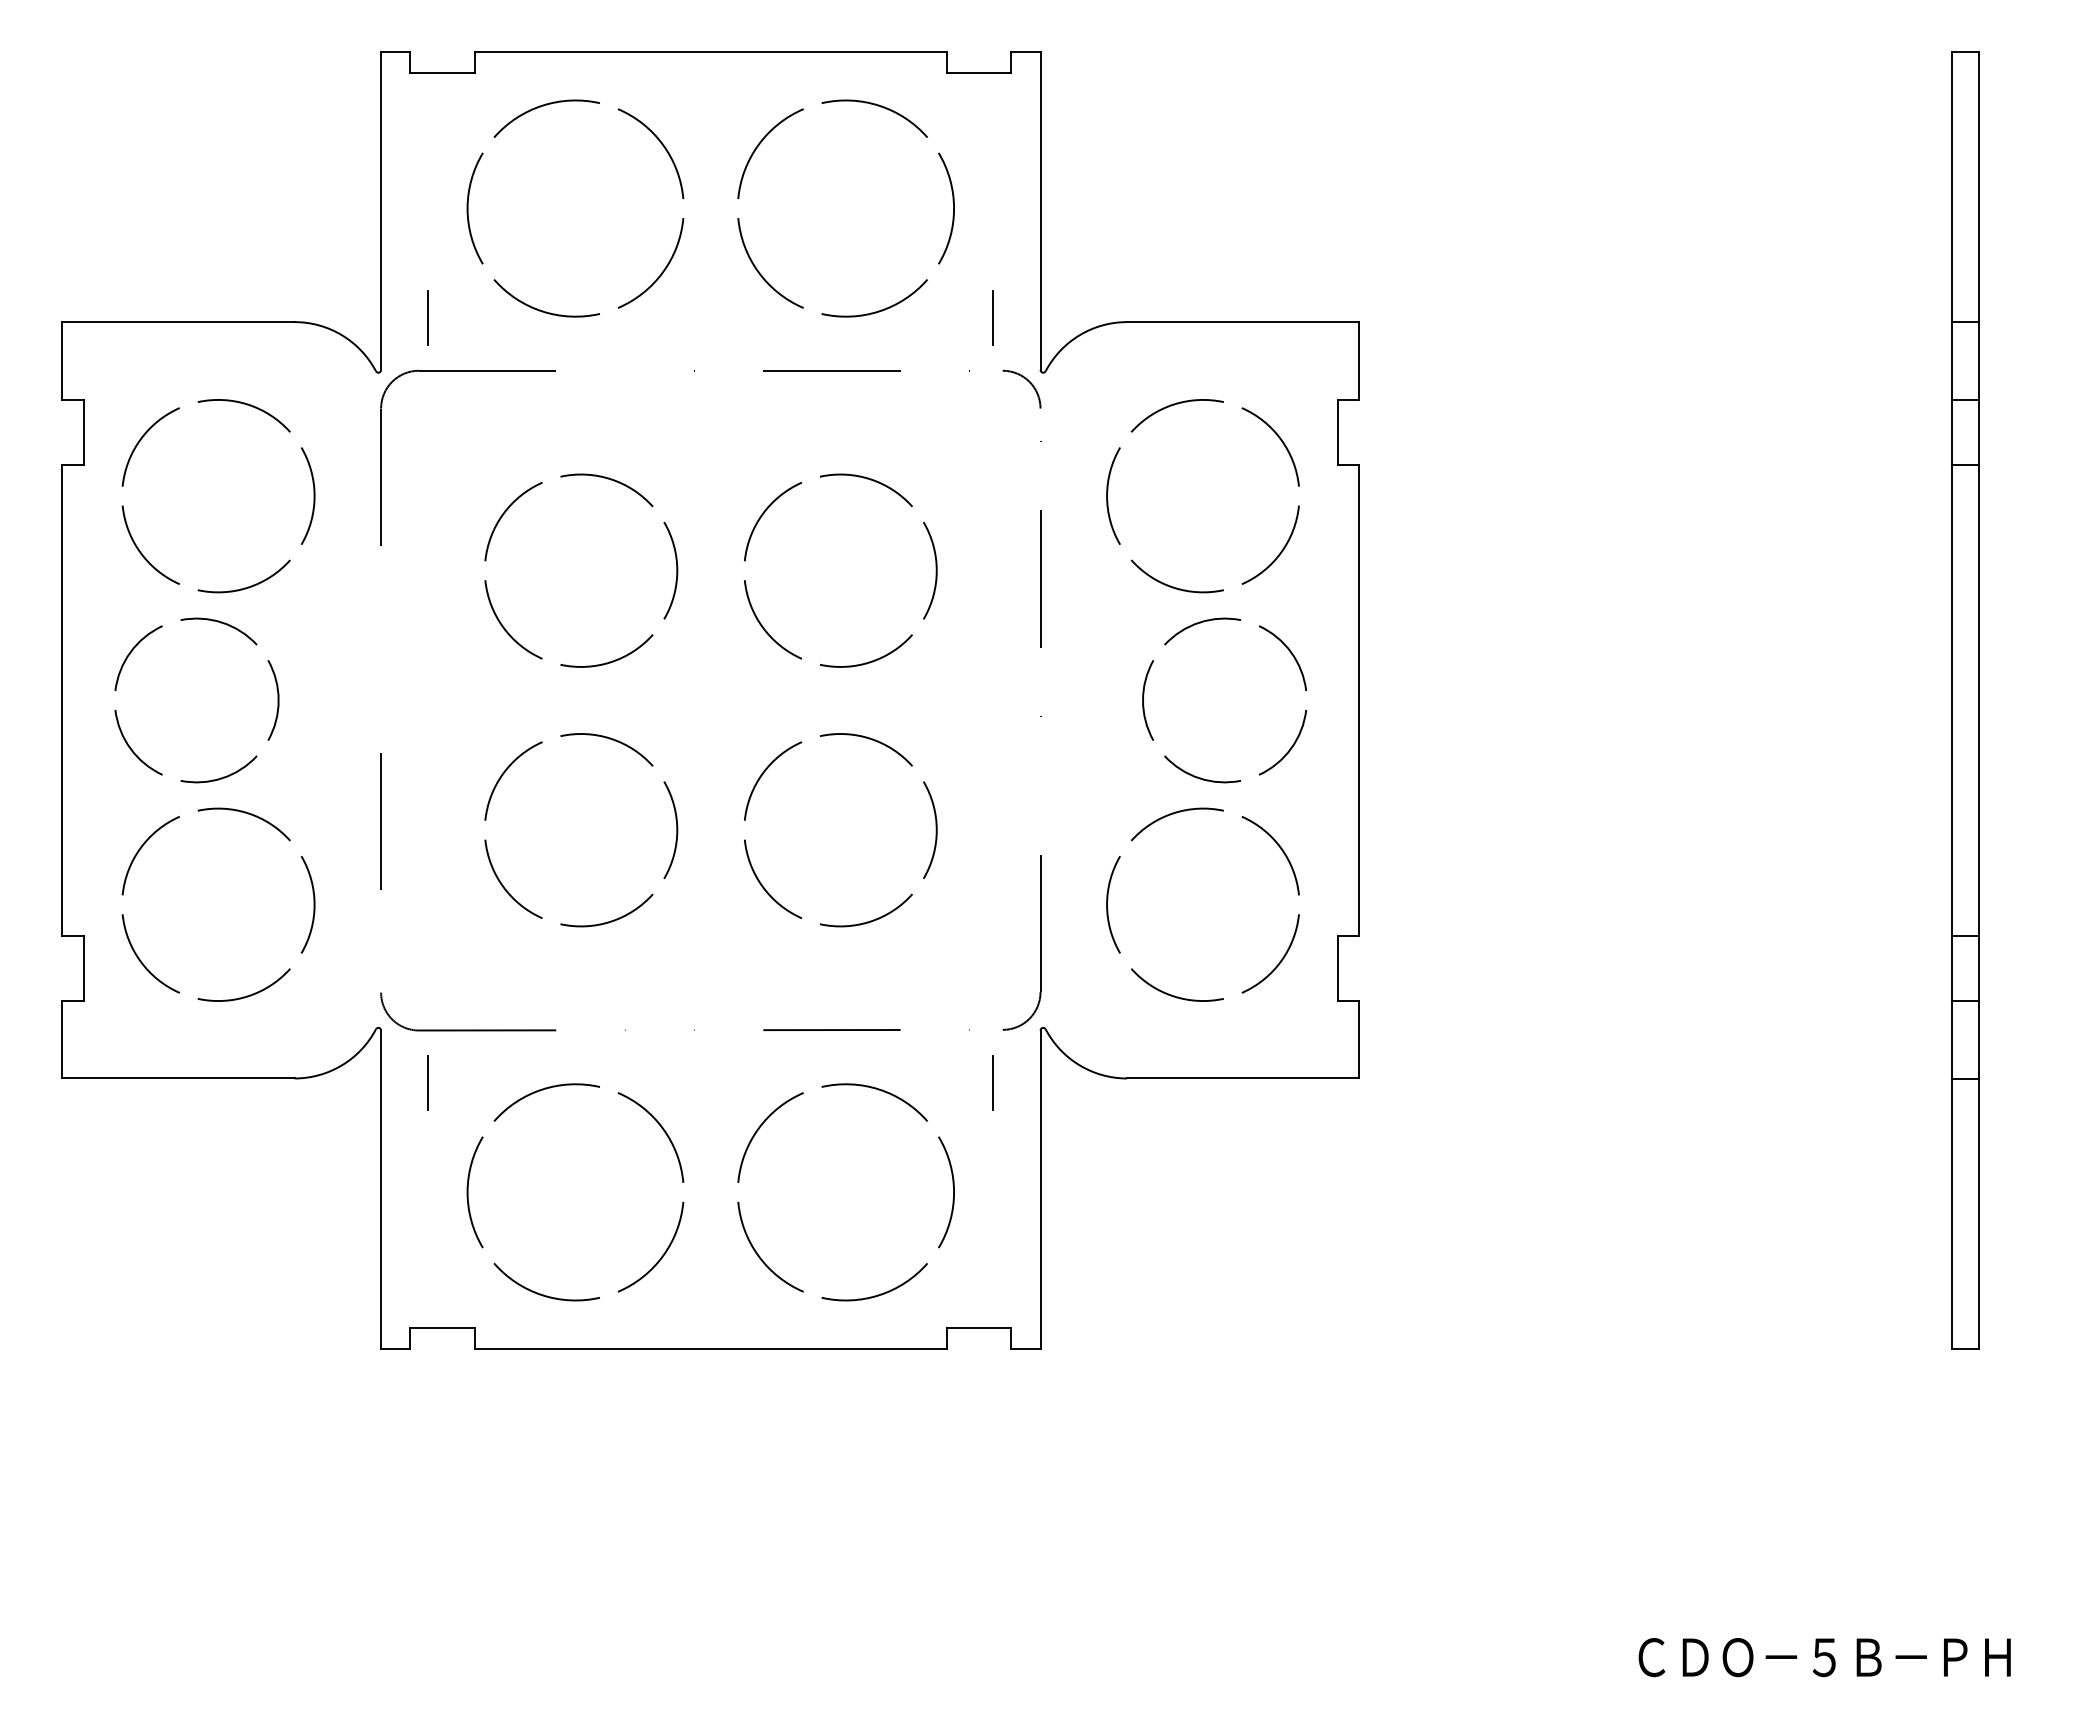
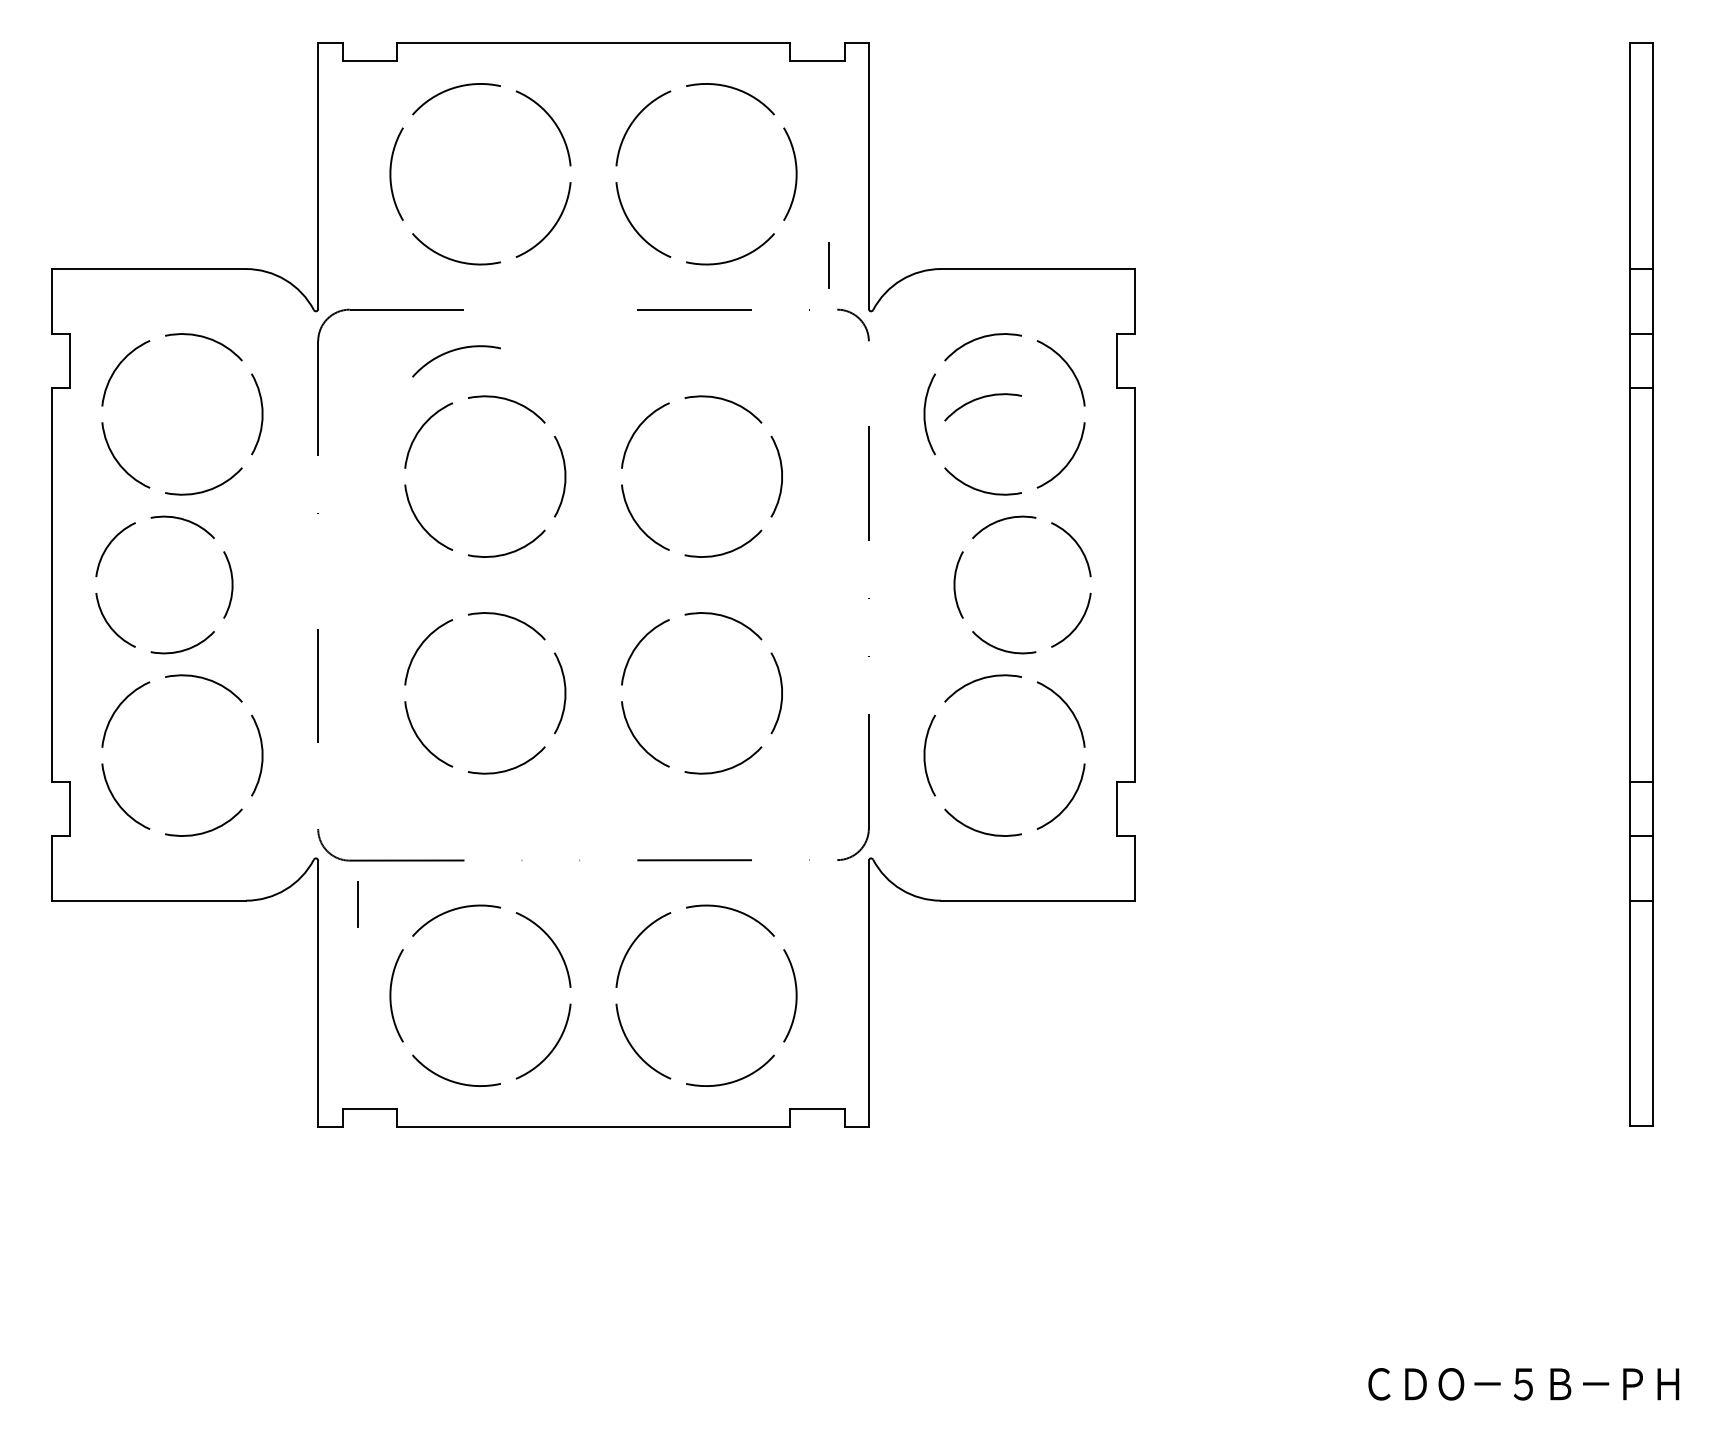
line: (428, 317) -> (357, 265), removed
arc: (543, 420) -> (453, 351), added
arc: (1174, 477) -> (980, 398), added
line: (993, 1083) -> (829, 904), removed

